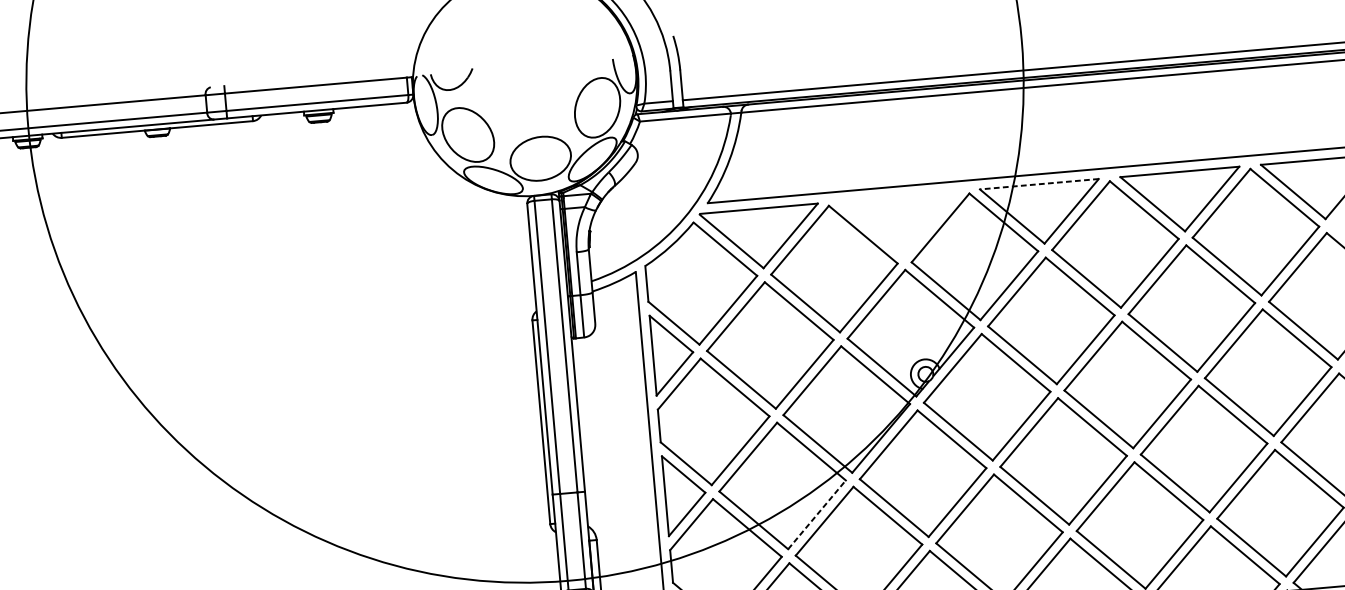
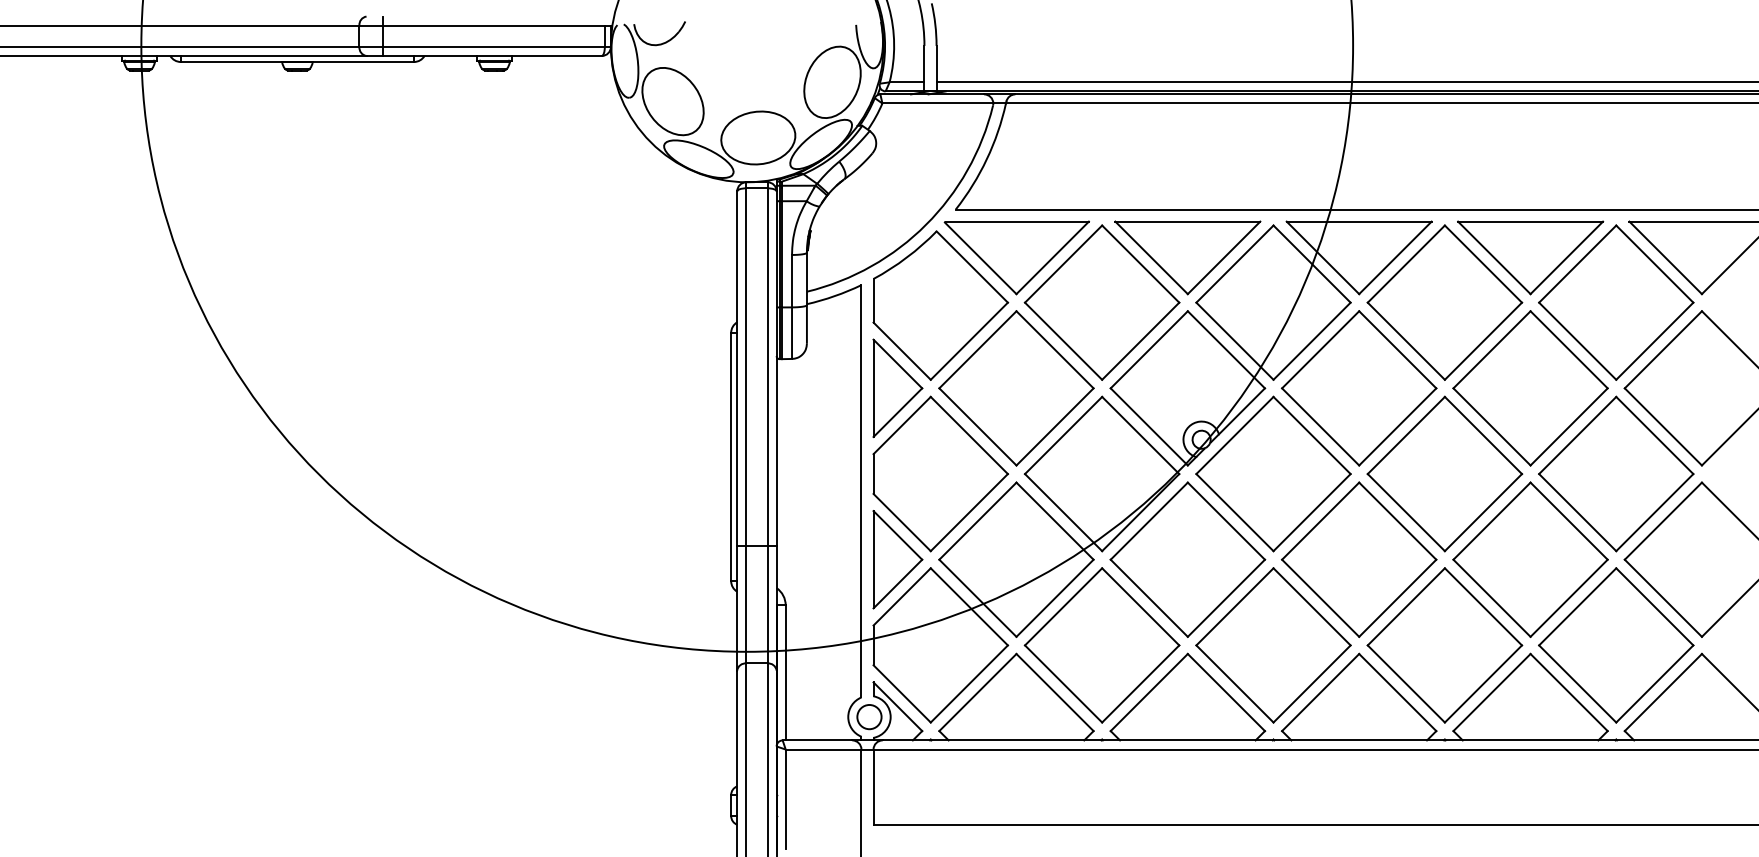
line: (1038, 184) -> (1358, 221), dashed -> solid
part: (901, 225) -> (1187, 257), added
line: (817, 514) -> (1055, 598), dashed -> solid

